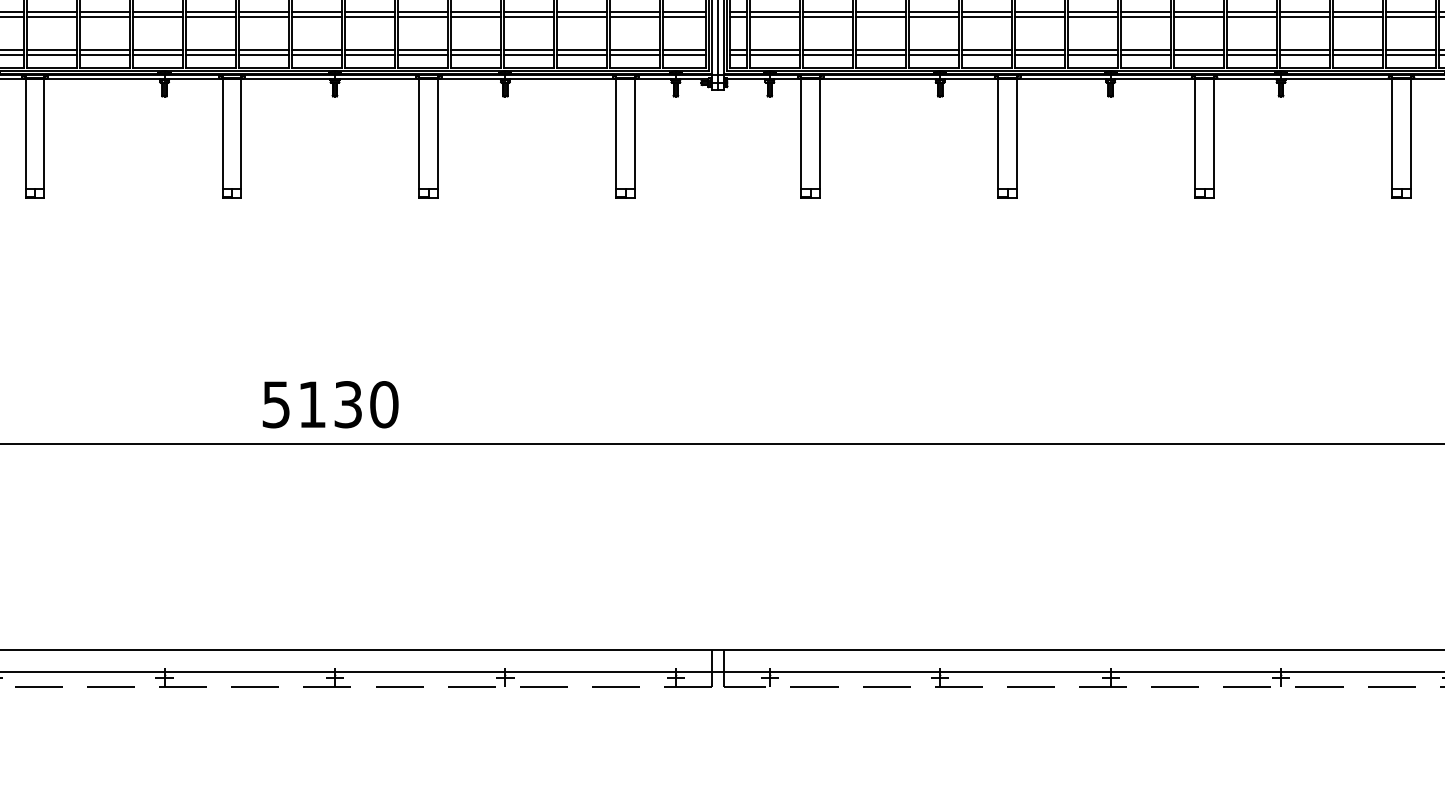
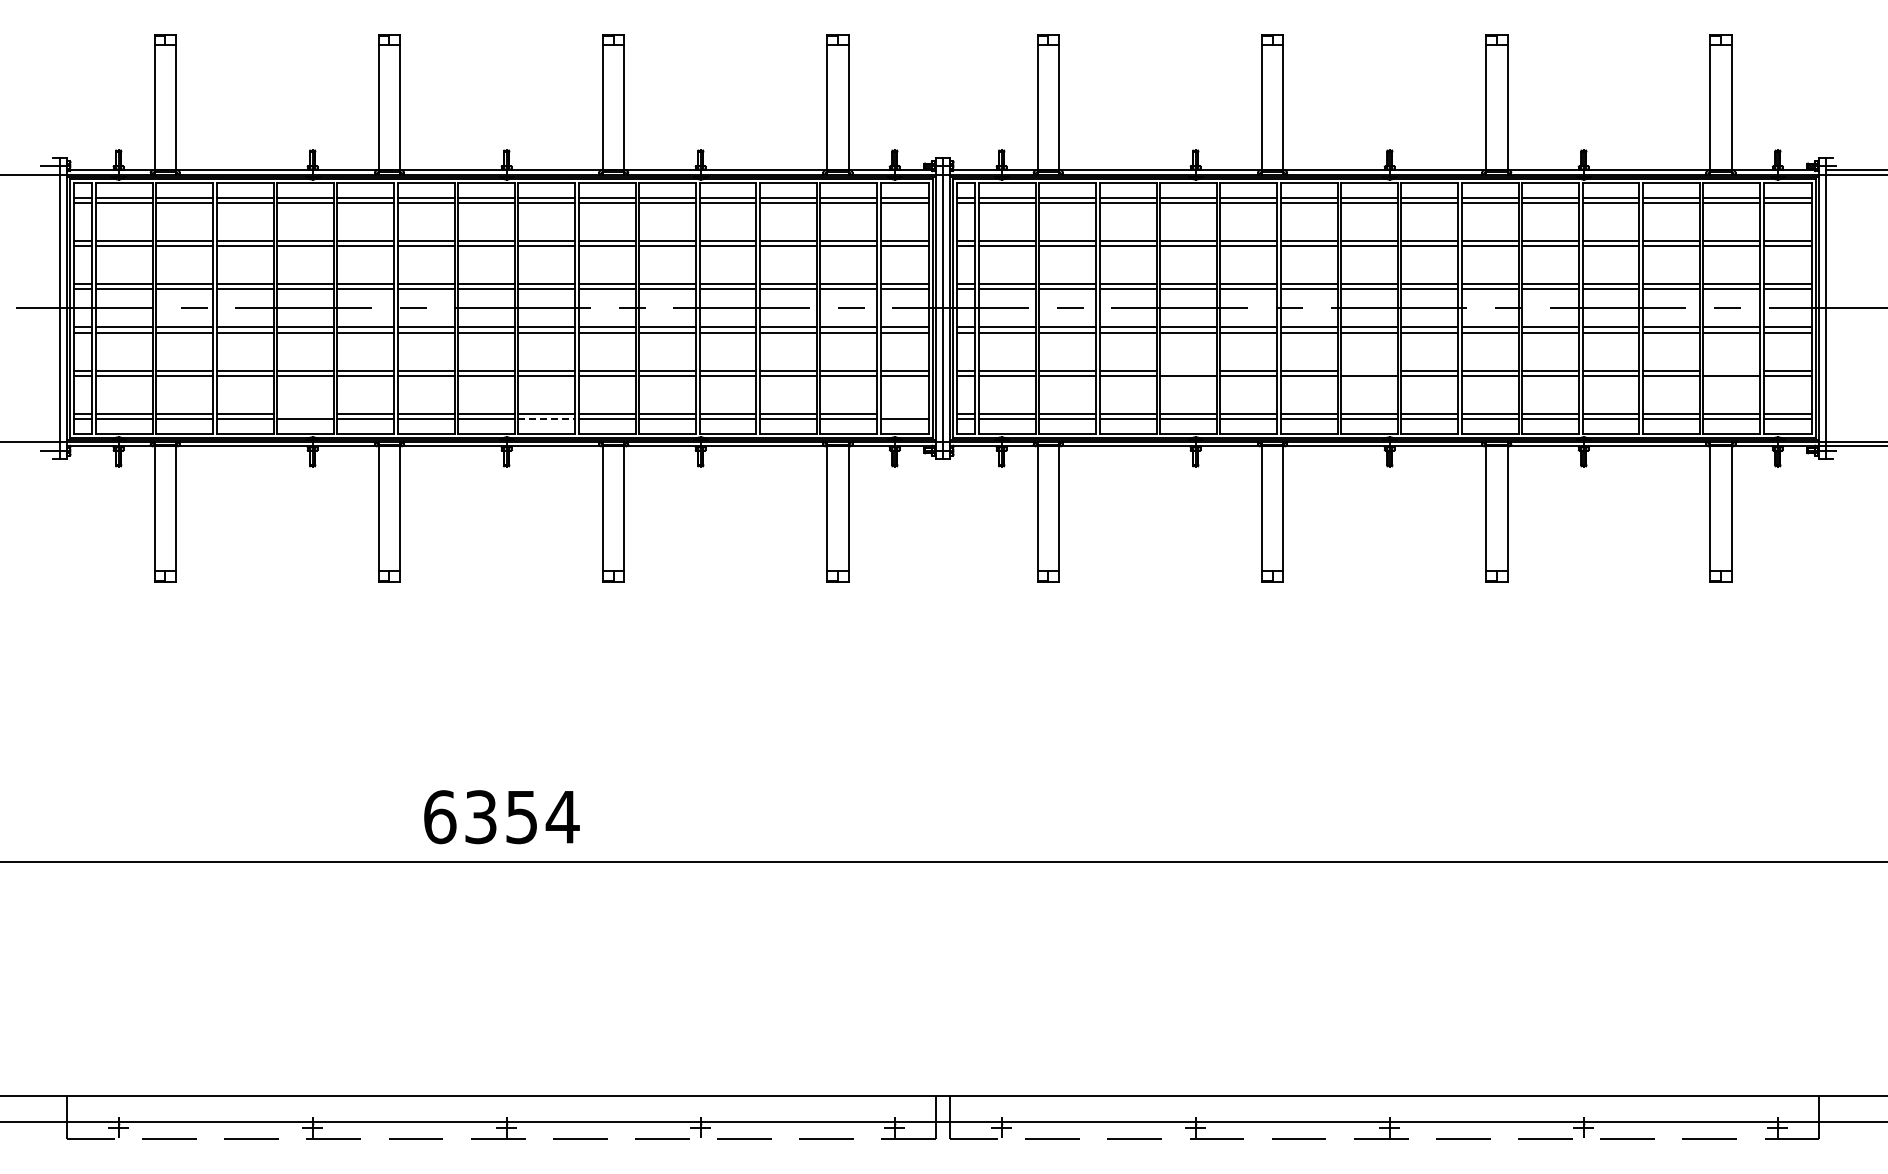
line: (933, 12) -> (1188, 370), removed
line: (1092, 12) -> (1369, 370), removed
line: (1410, 12) -> (1731, 370), removed
line: (157, 50) -> (304, 413), removed
line: (684, 50) -> (904, 413), removed
line: (370, 54) -> (547, 418), solid -> dashed
text: (330, 404) -> (501, 817), 5130 -> 6354

